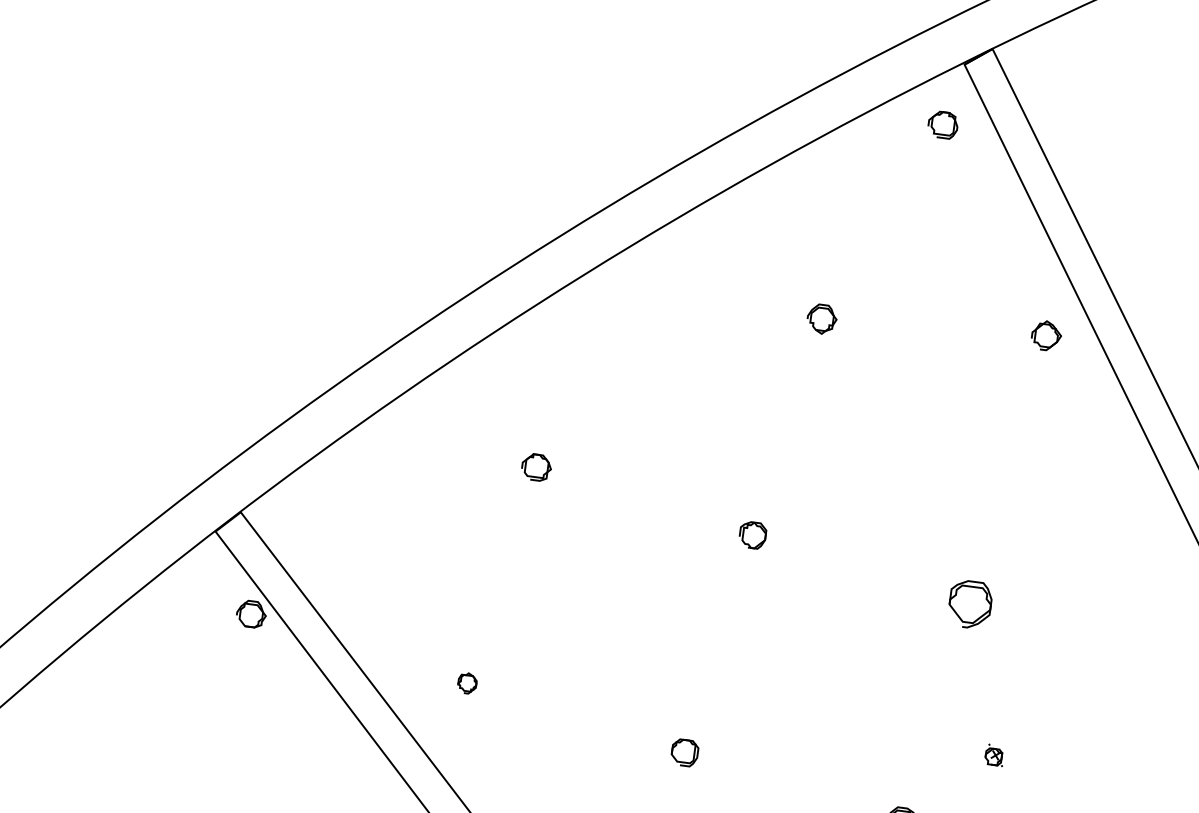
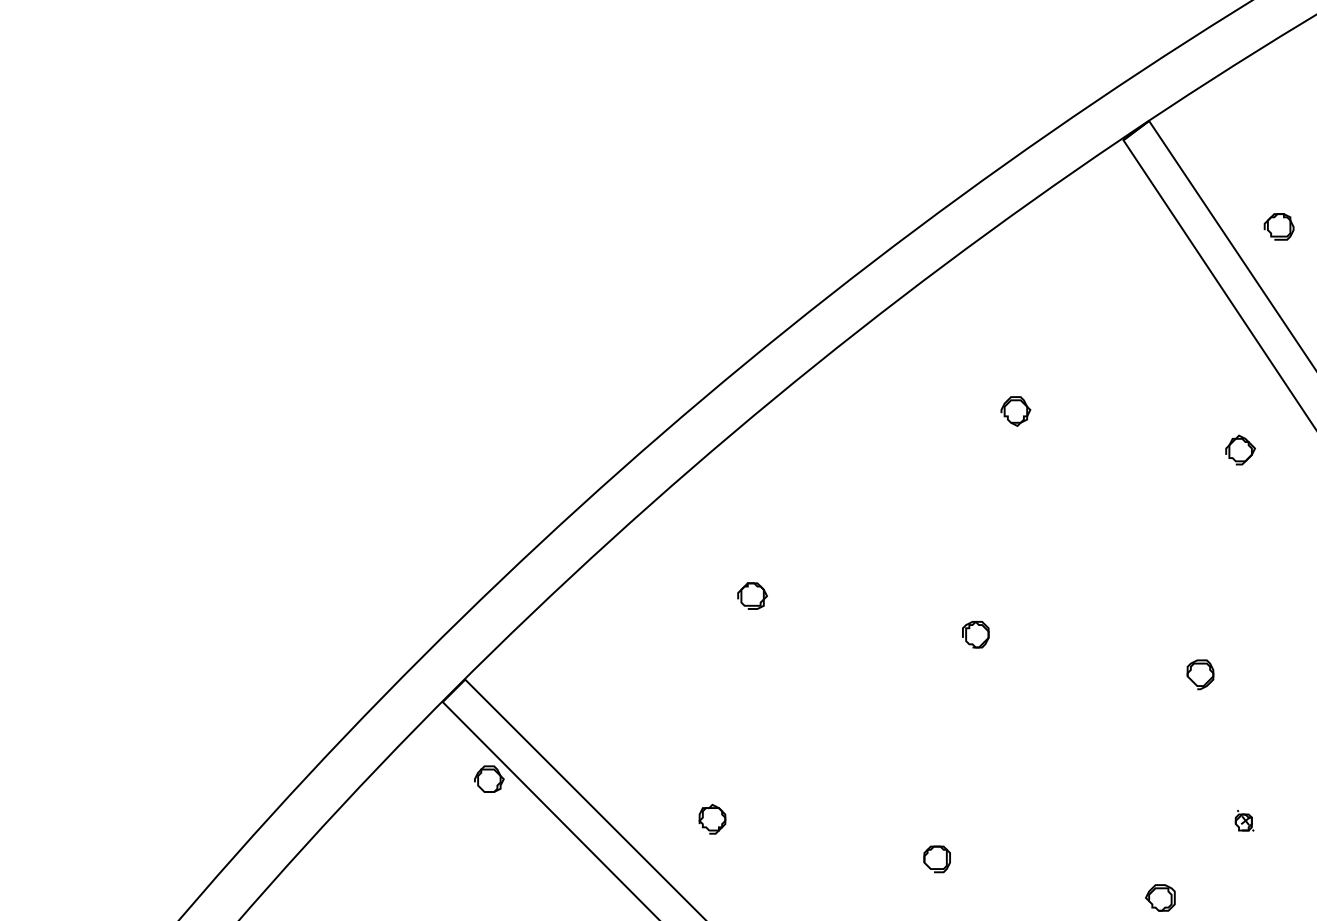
part: (942, 124) -> (1278, 226), moved
part: (1046, 335) -> (1240, 449), moved
part: (970, 604) -> (1200, 674), size x0.62
part: (467, 682) -> (712, 818), size x1.43

